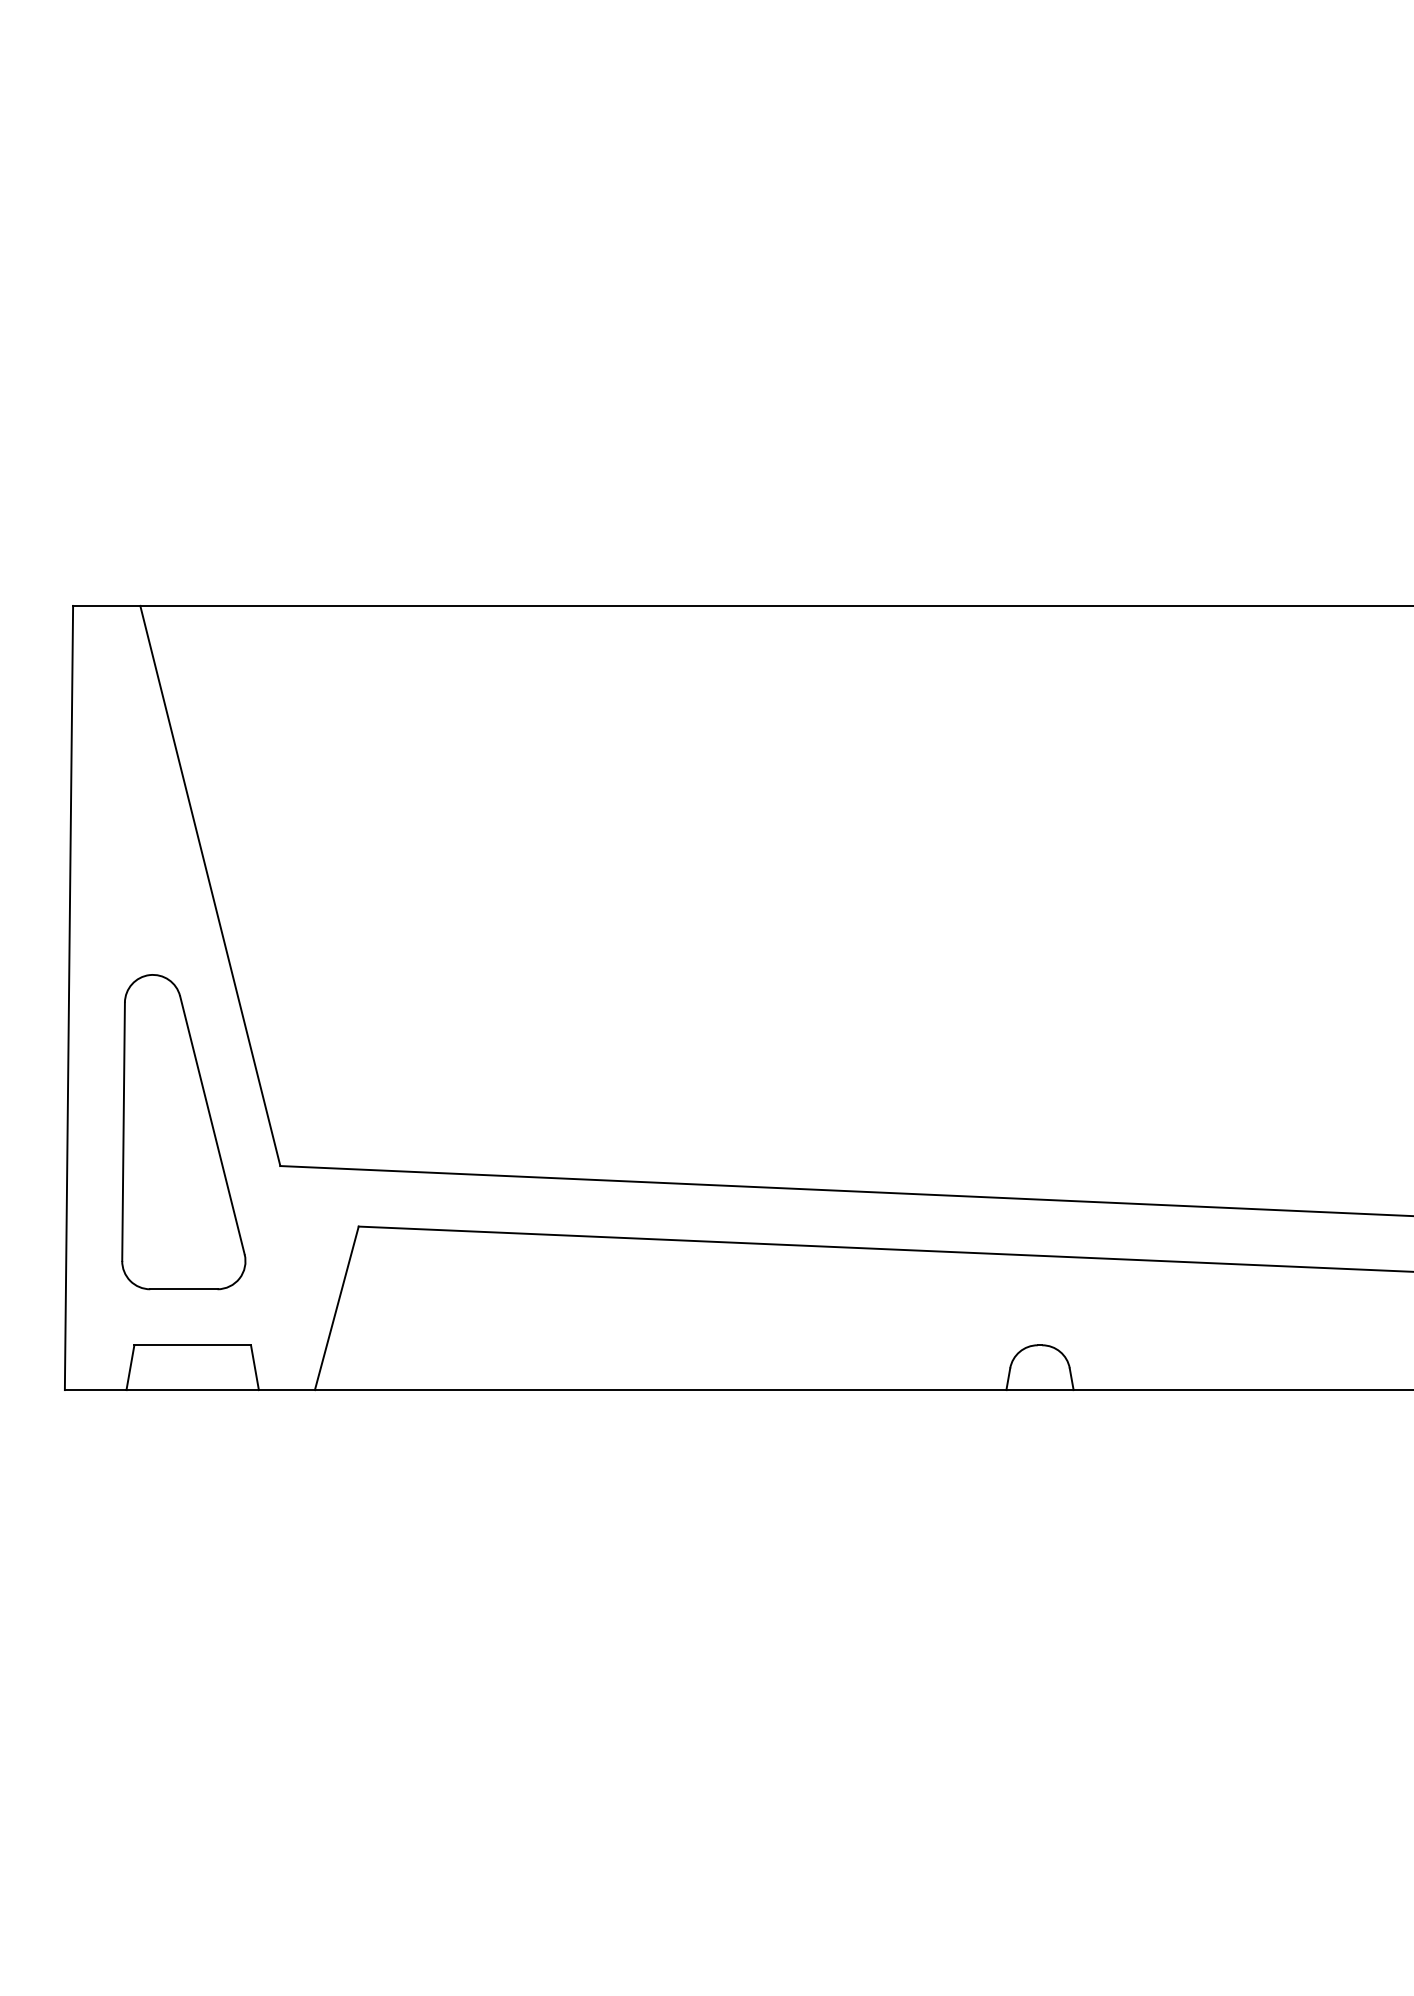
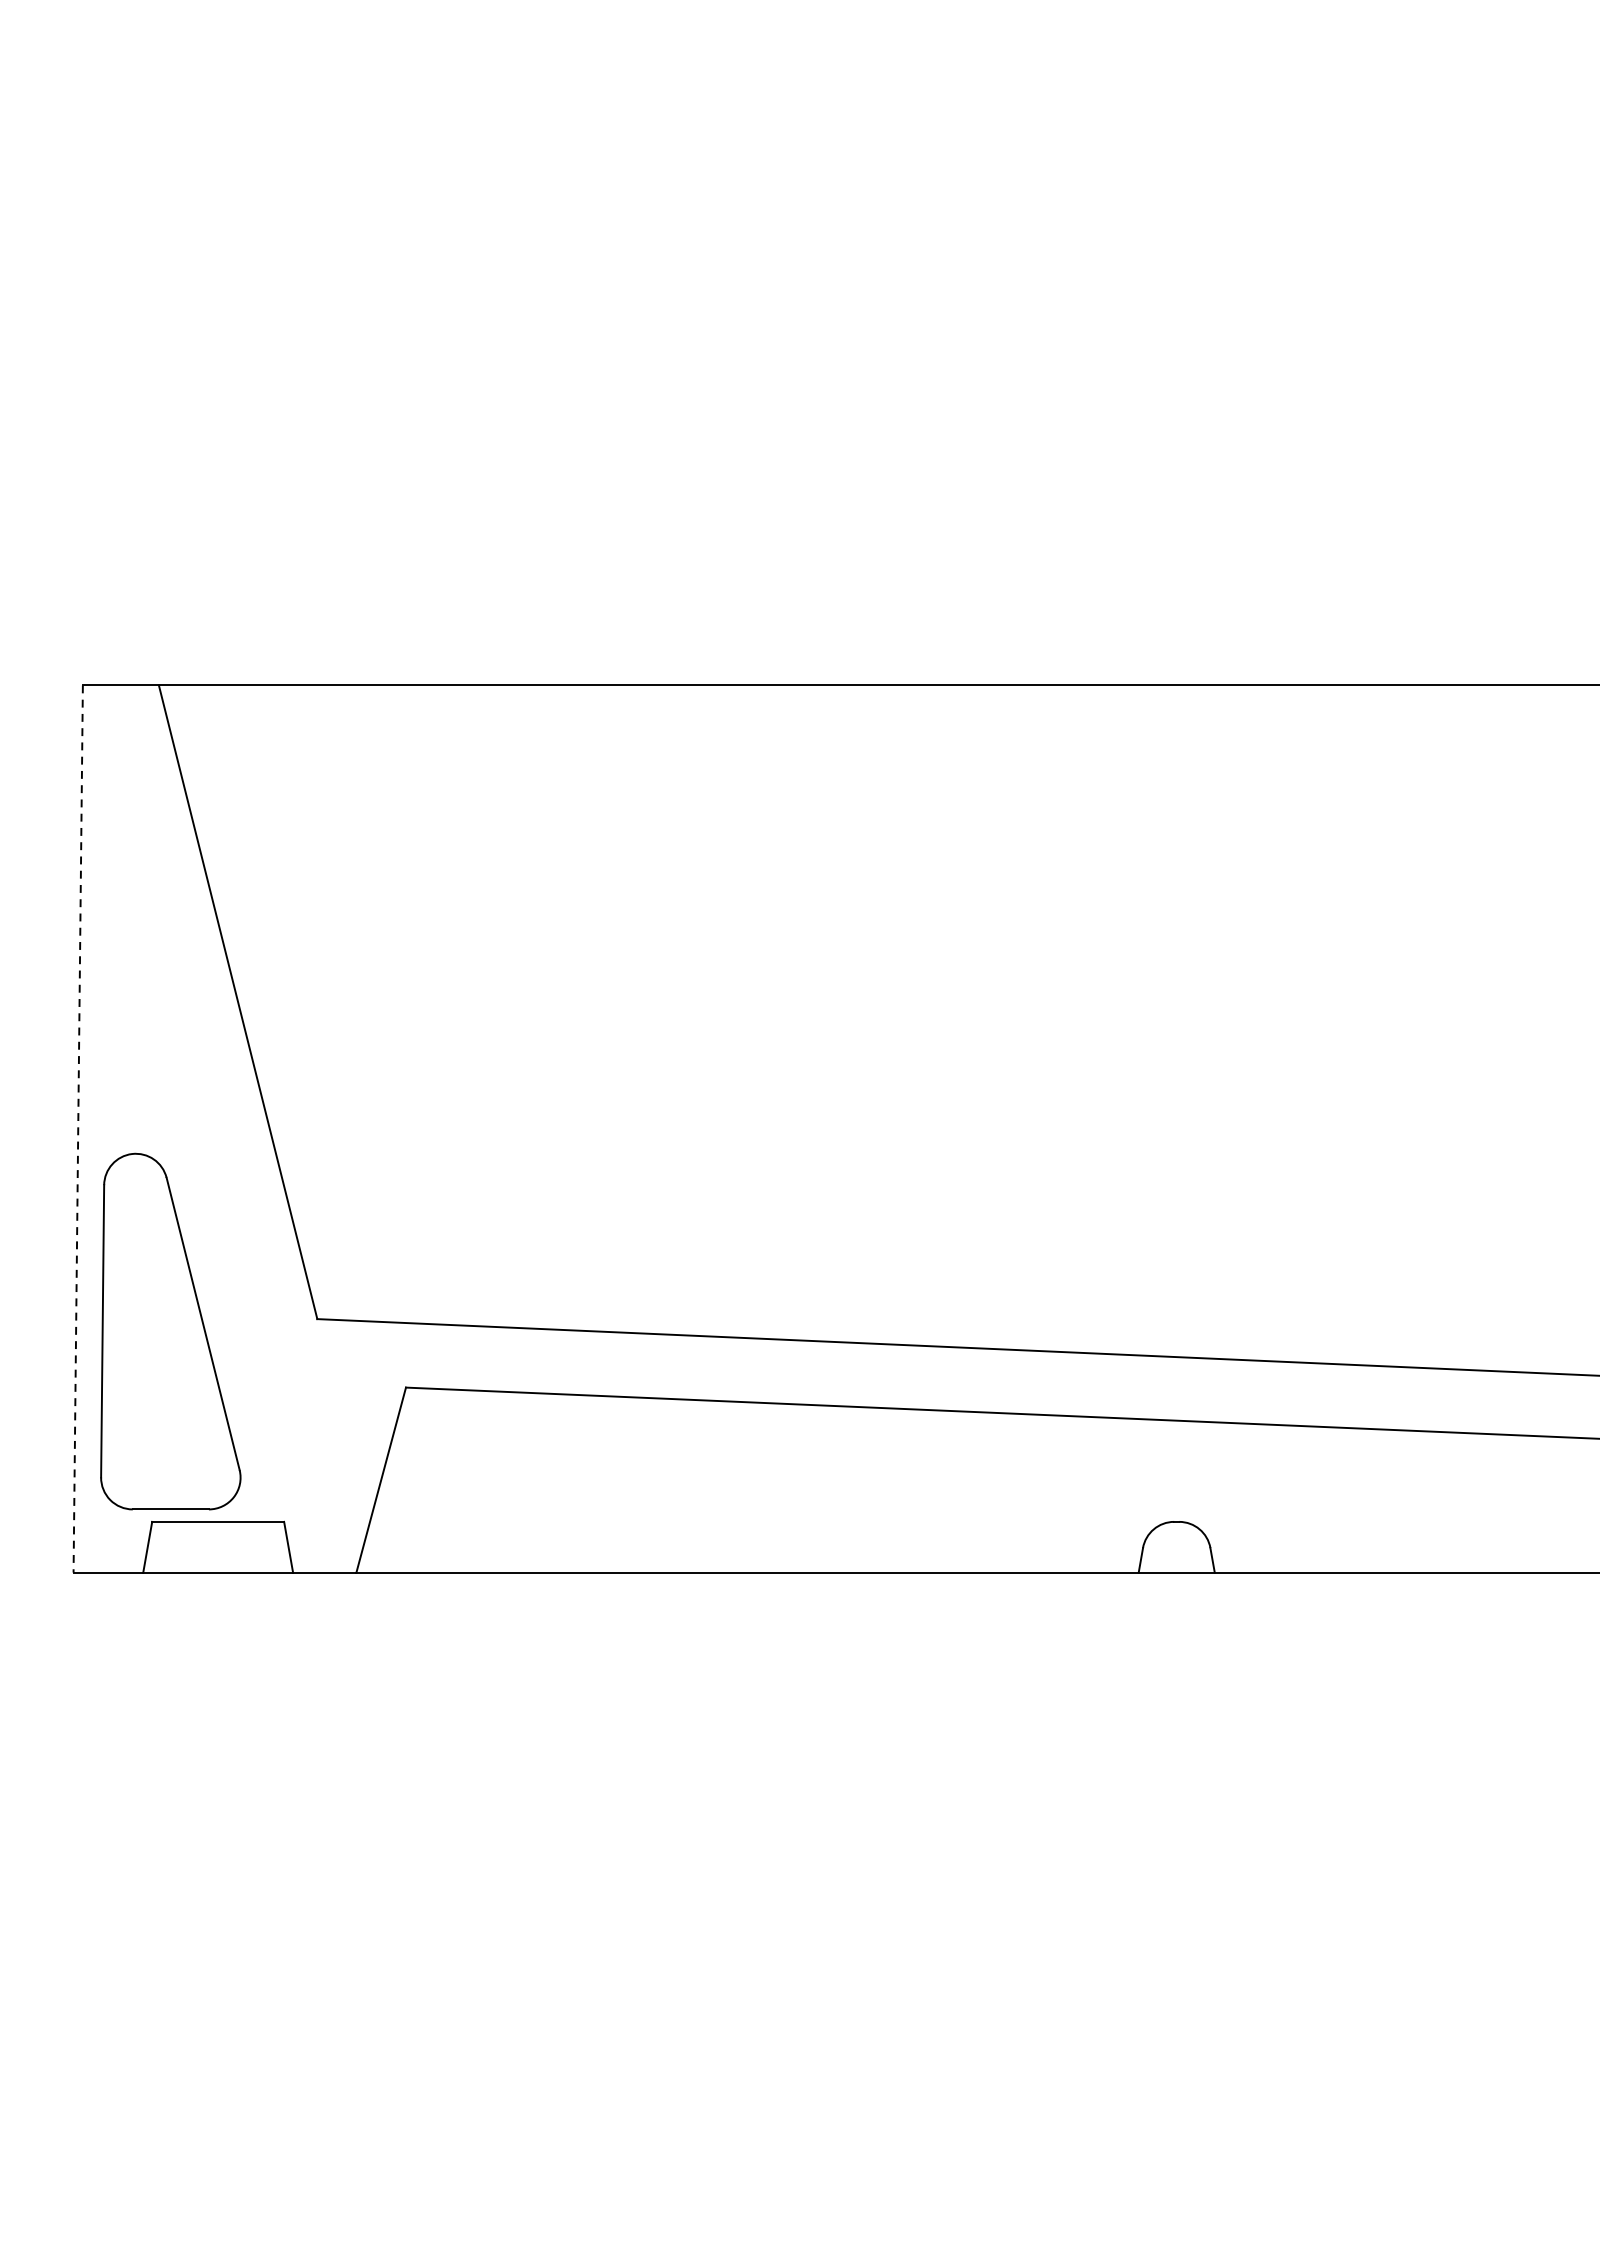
line: (68, 998) -> (77, 1129), solid -> dashed
part: (183, 1132) -> (170, 1332), moved

